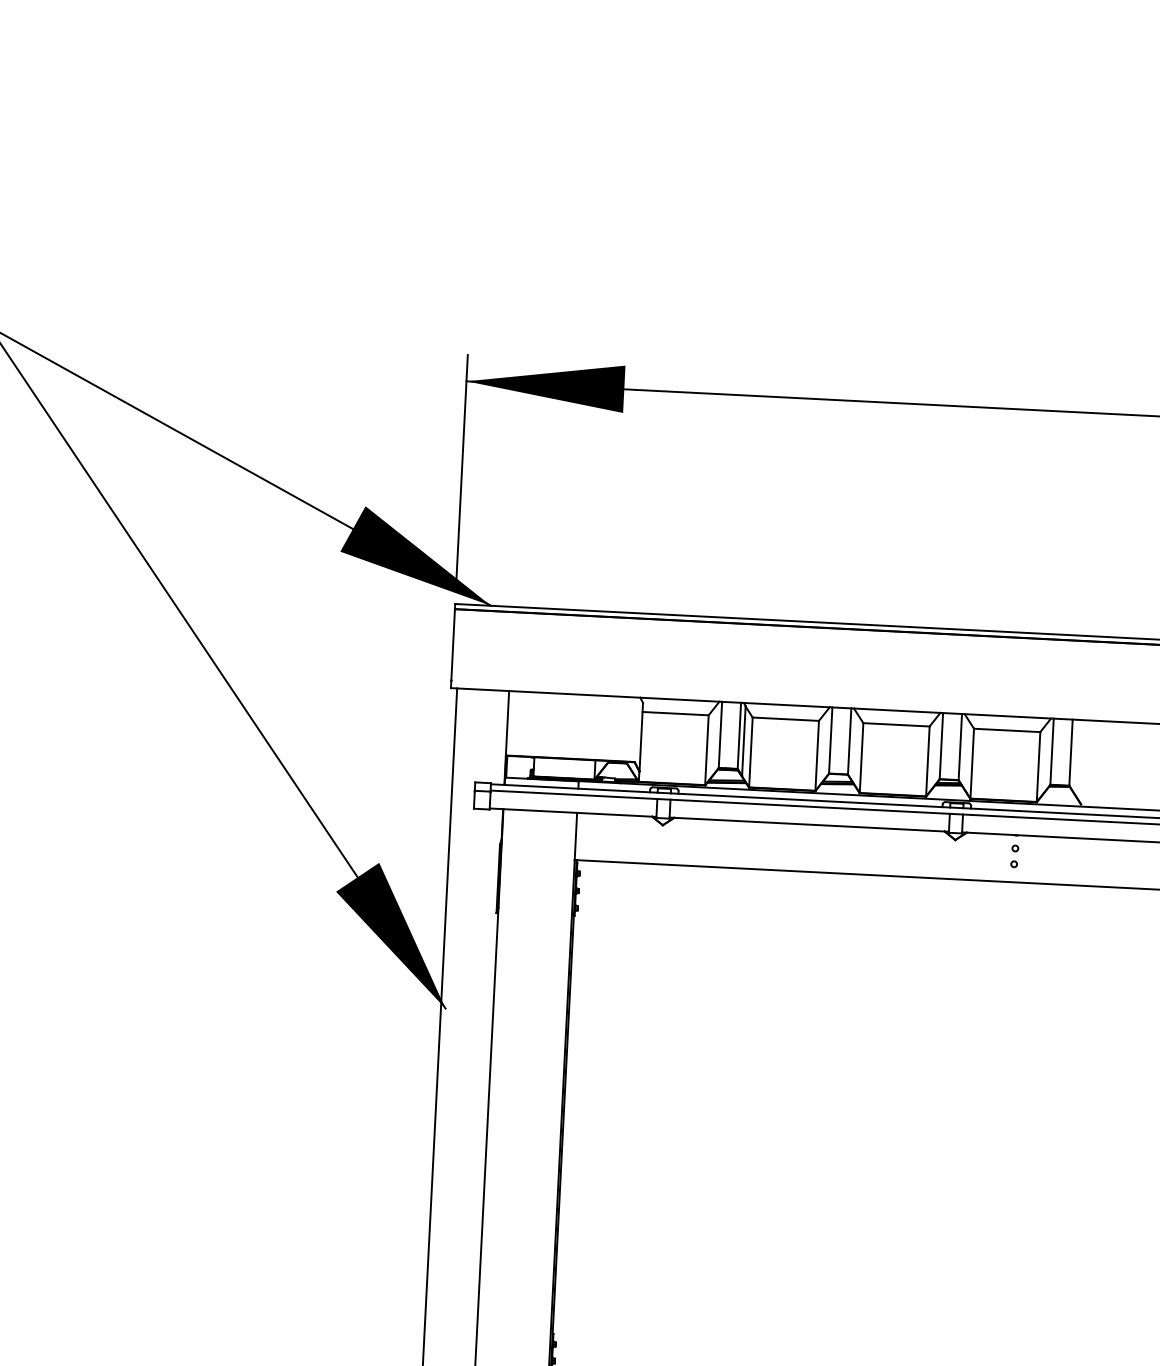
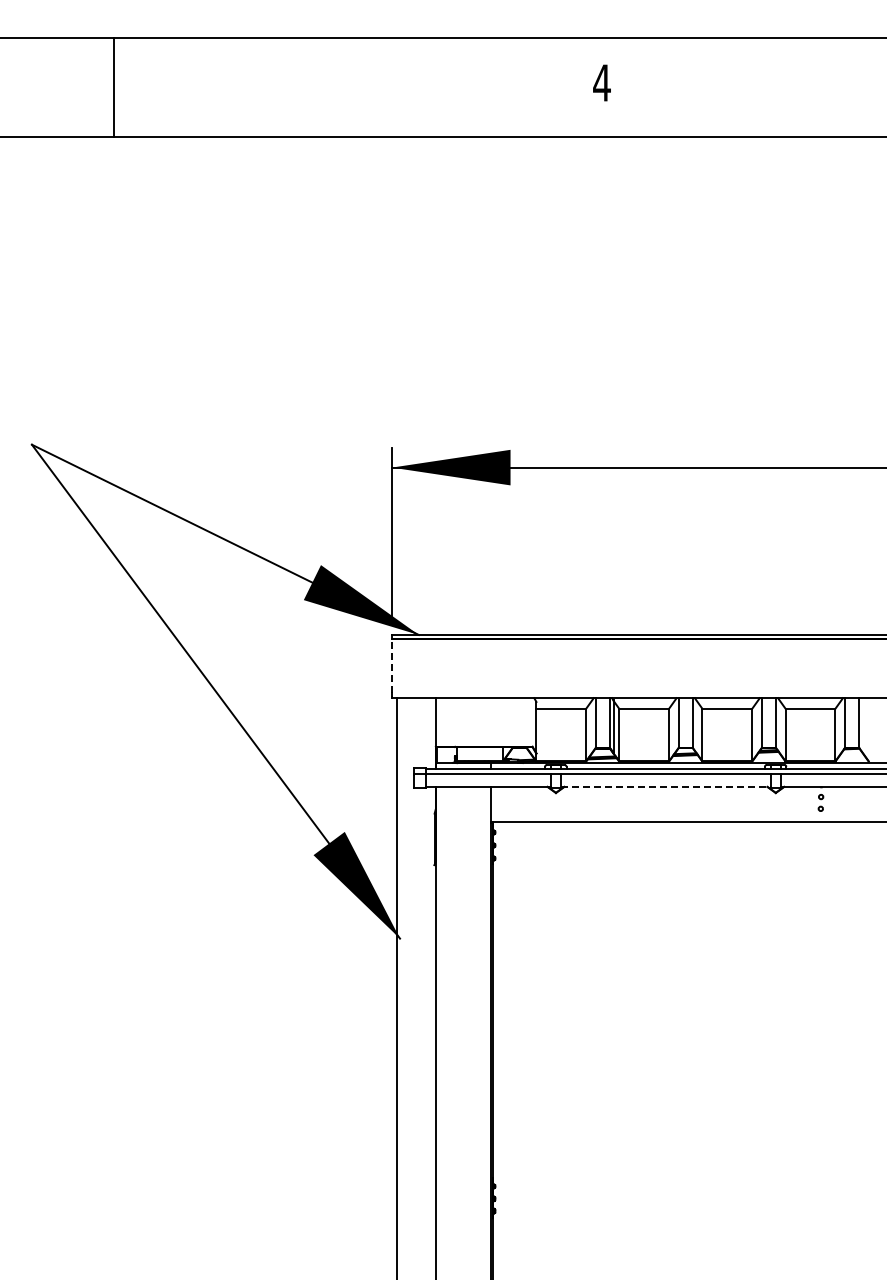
line: (452, 644) -> (391, 665), solid -> dashed
line: (808, 824) -> (665, 786), solid -> dashed

